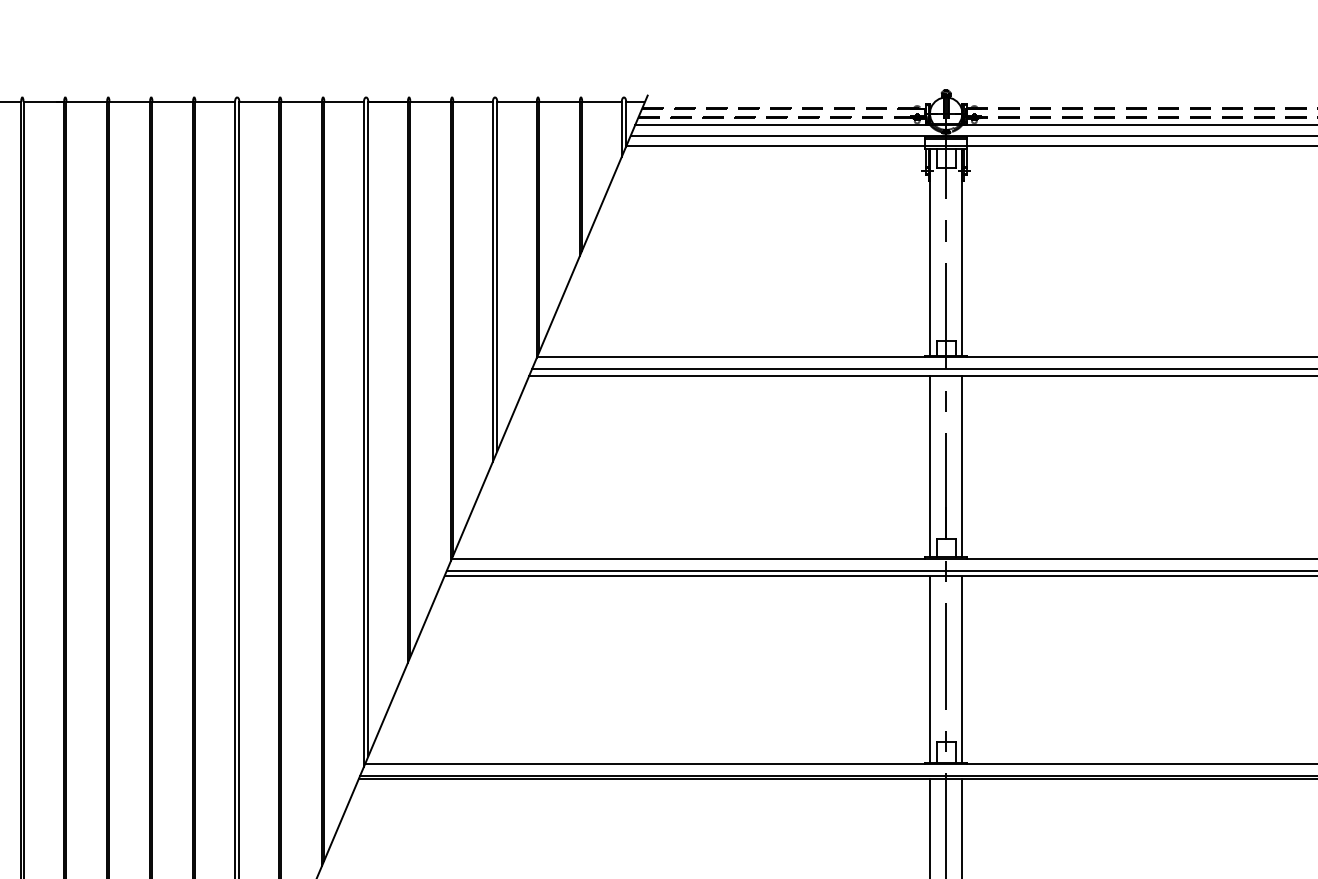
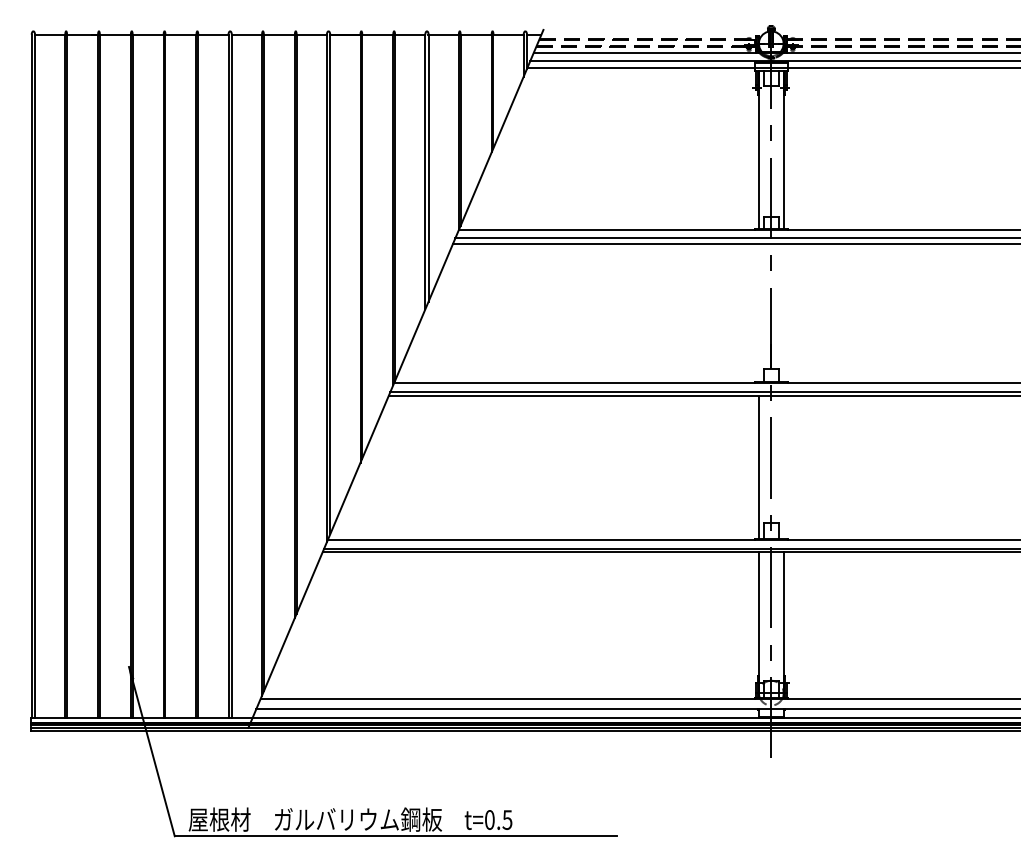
line: (929, 467) -> (758, 313), removed
line: (962, 467) -> (783, 313), removed
line: (962, 670) -> (783, 468), removed

